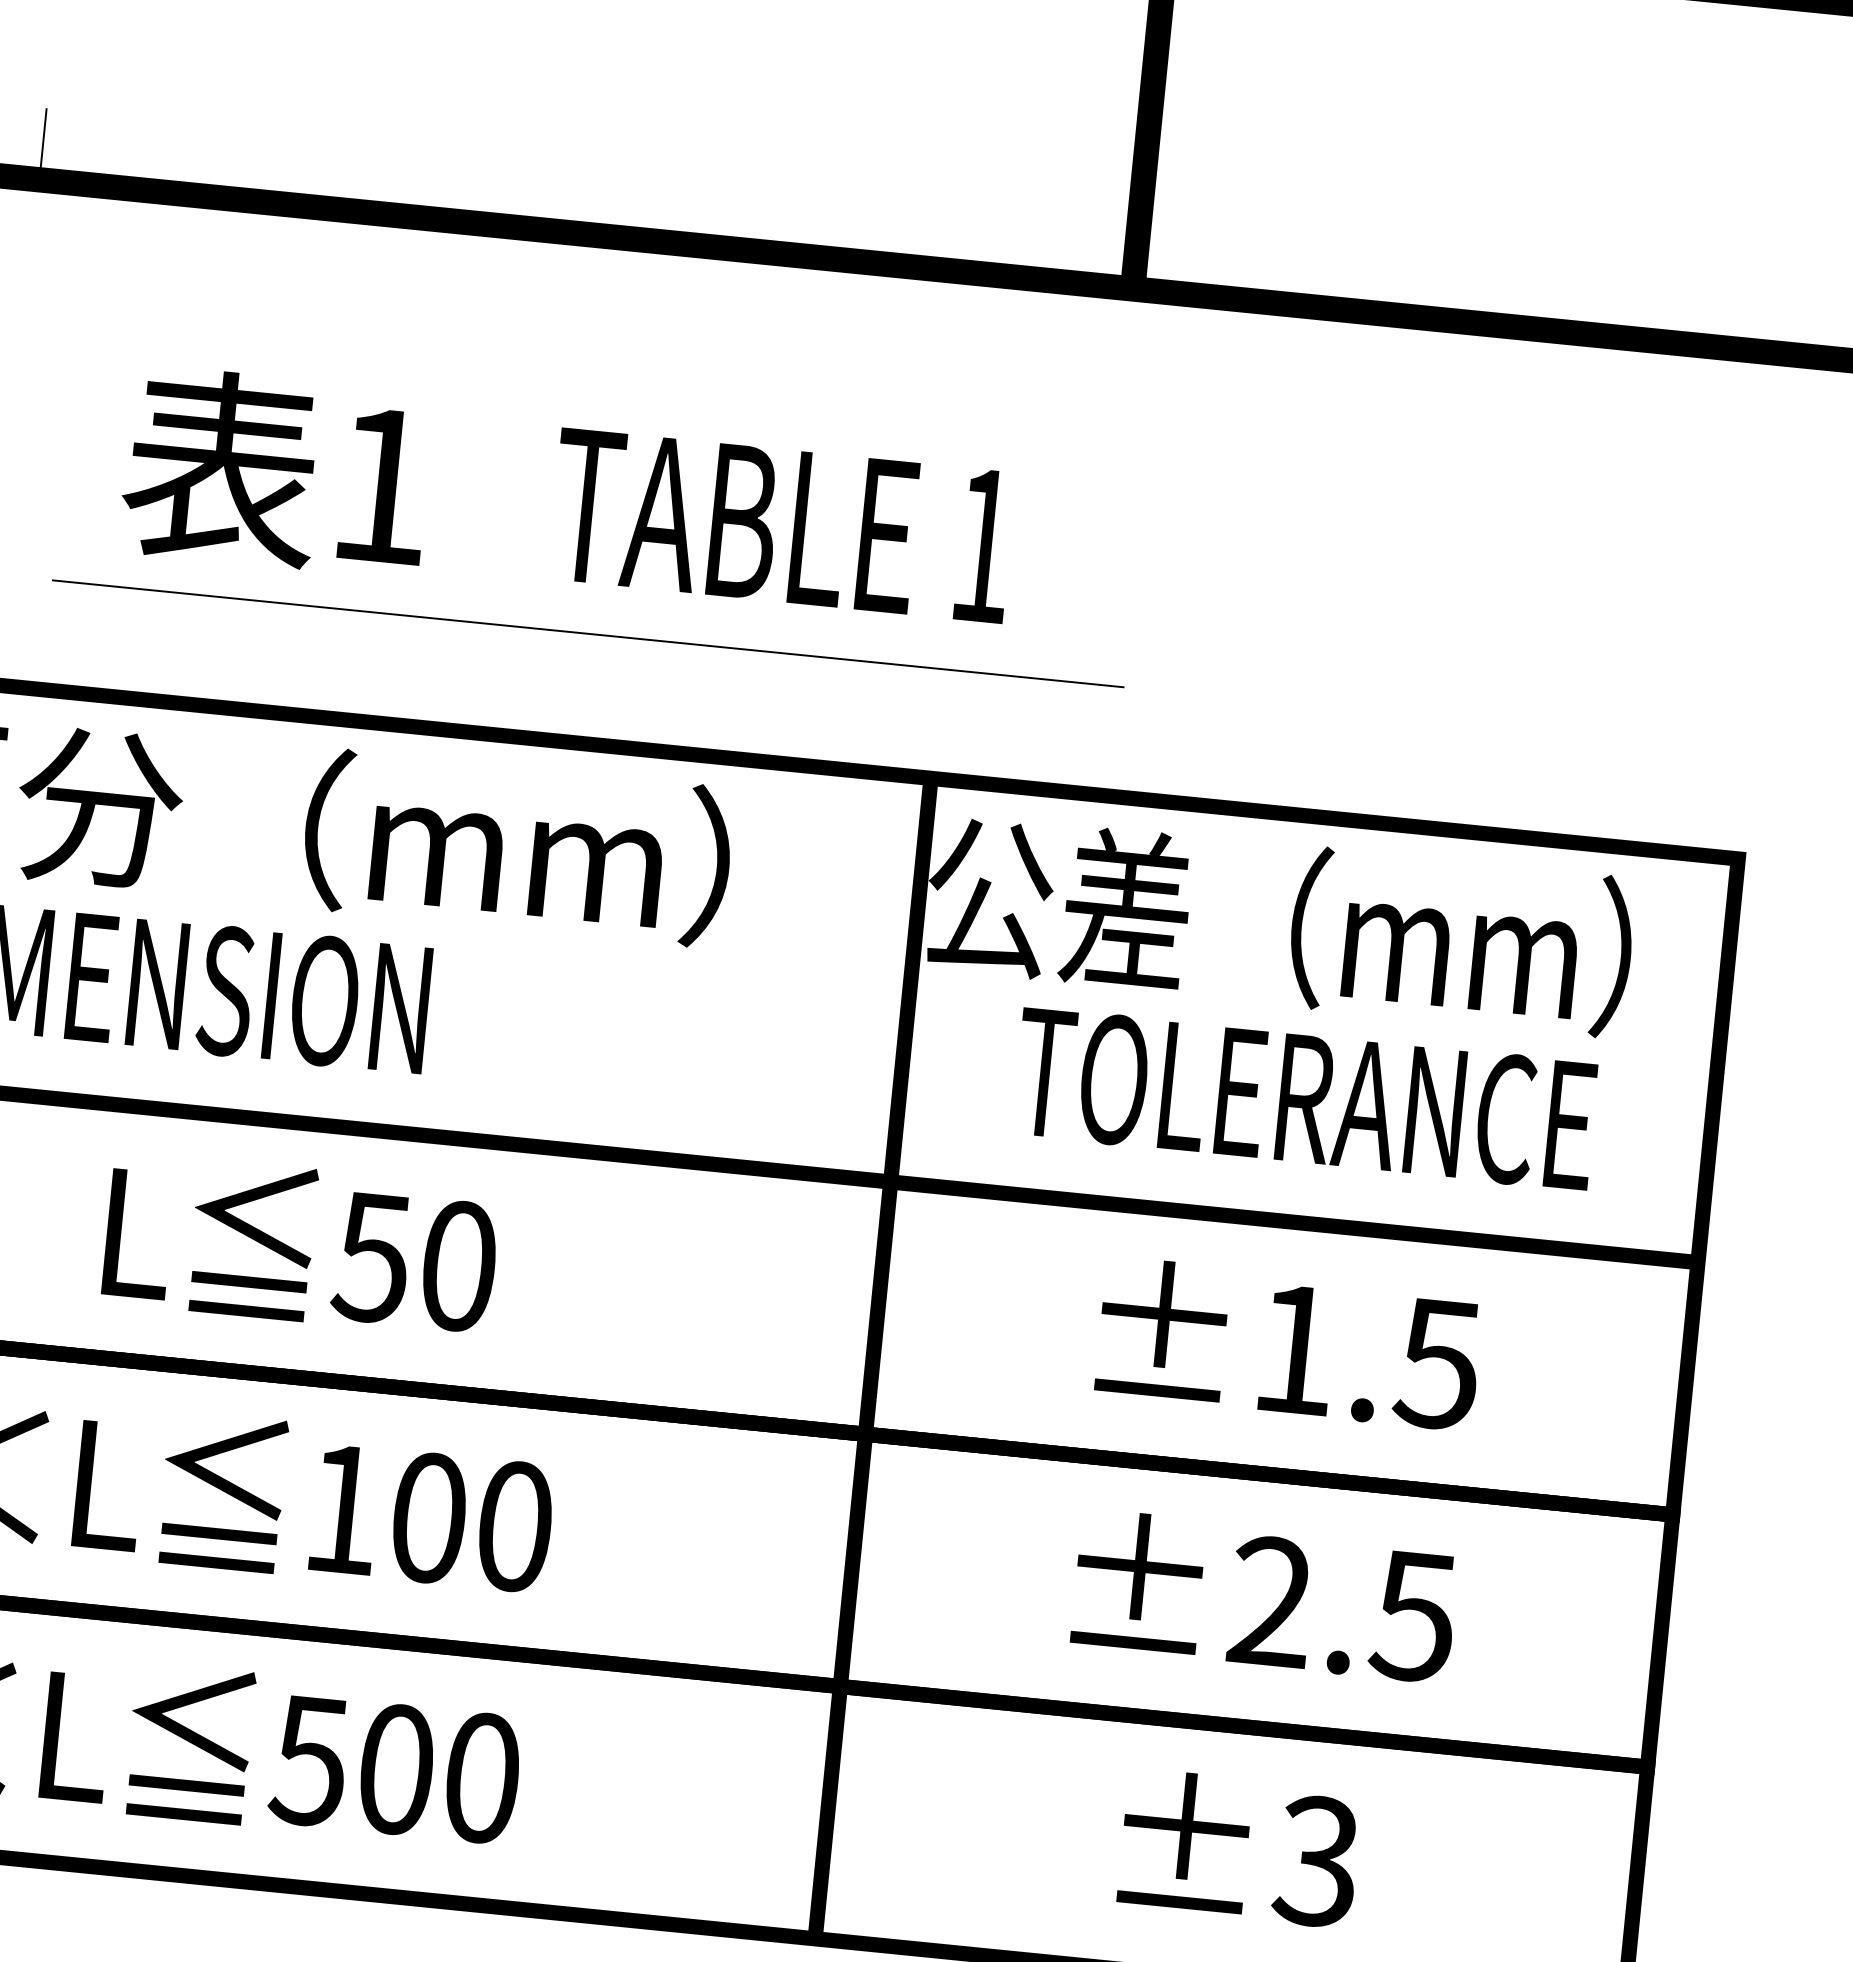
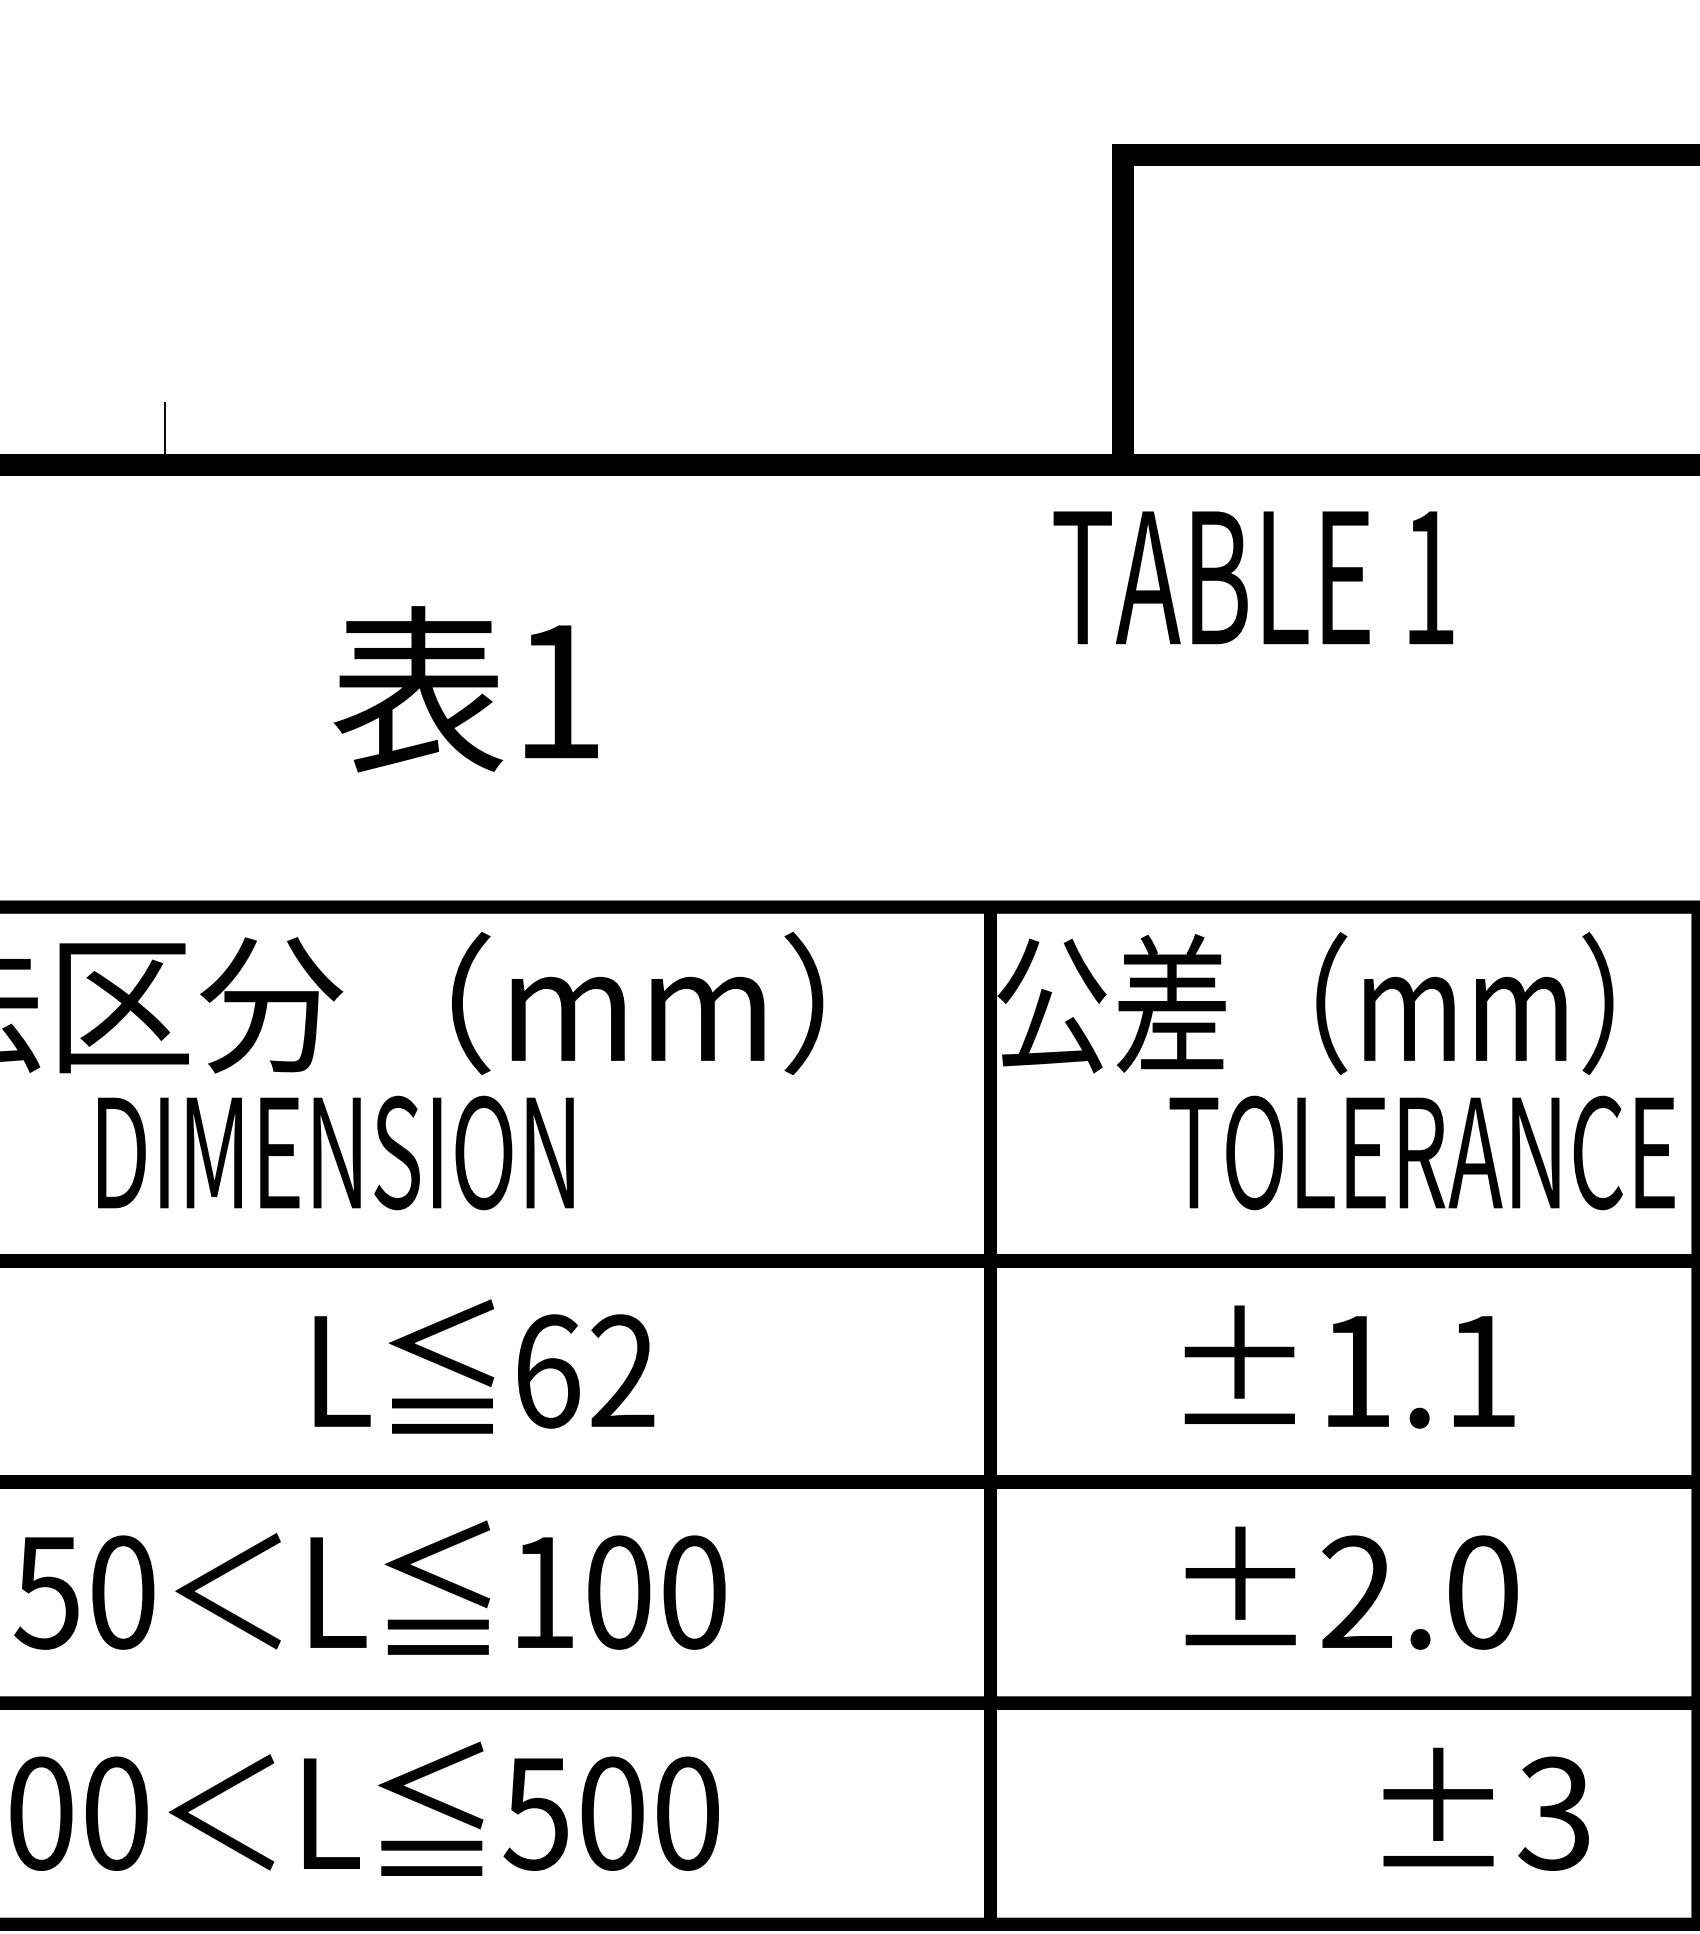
text: (276, 472) -> (465, 689), moved
text: (782, 525) -> (1253, 577), moved
line: (588, 633) -> (680, 811), removed
text: (1304, 1098) -> (1421, 1152), moved
text: (414, 1261) -> (584, 1371), 50 -> 62
text: (1437, 1365) -> (1480, 1372), ±1.5 -> ±1.1
text: (1413, 1616) -> (1481, 1592), ±2.5 -> ±2.0
text: (1239, 1847) -> (1485, 1808), moved

